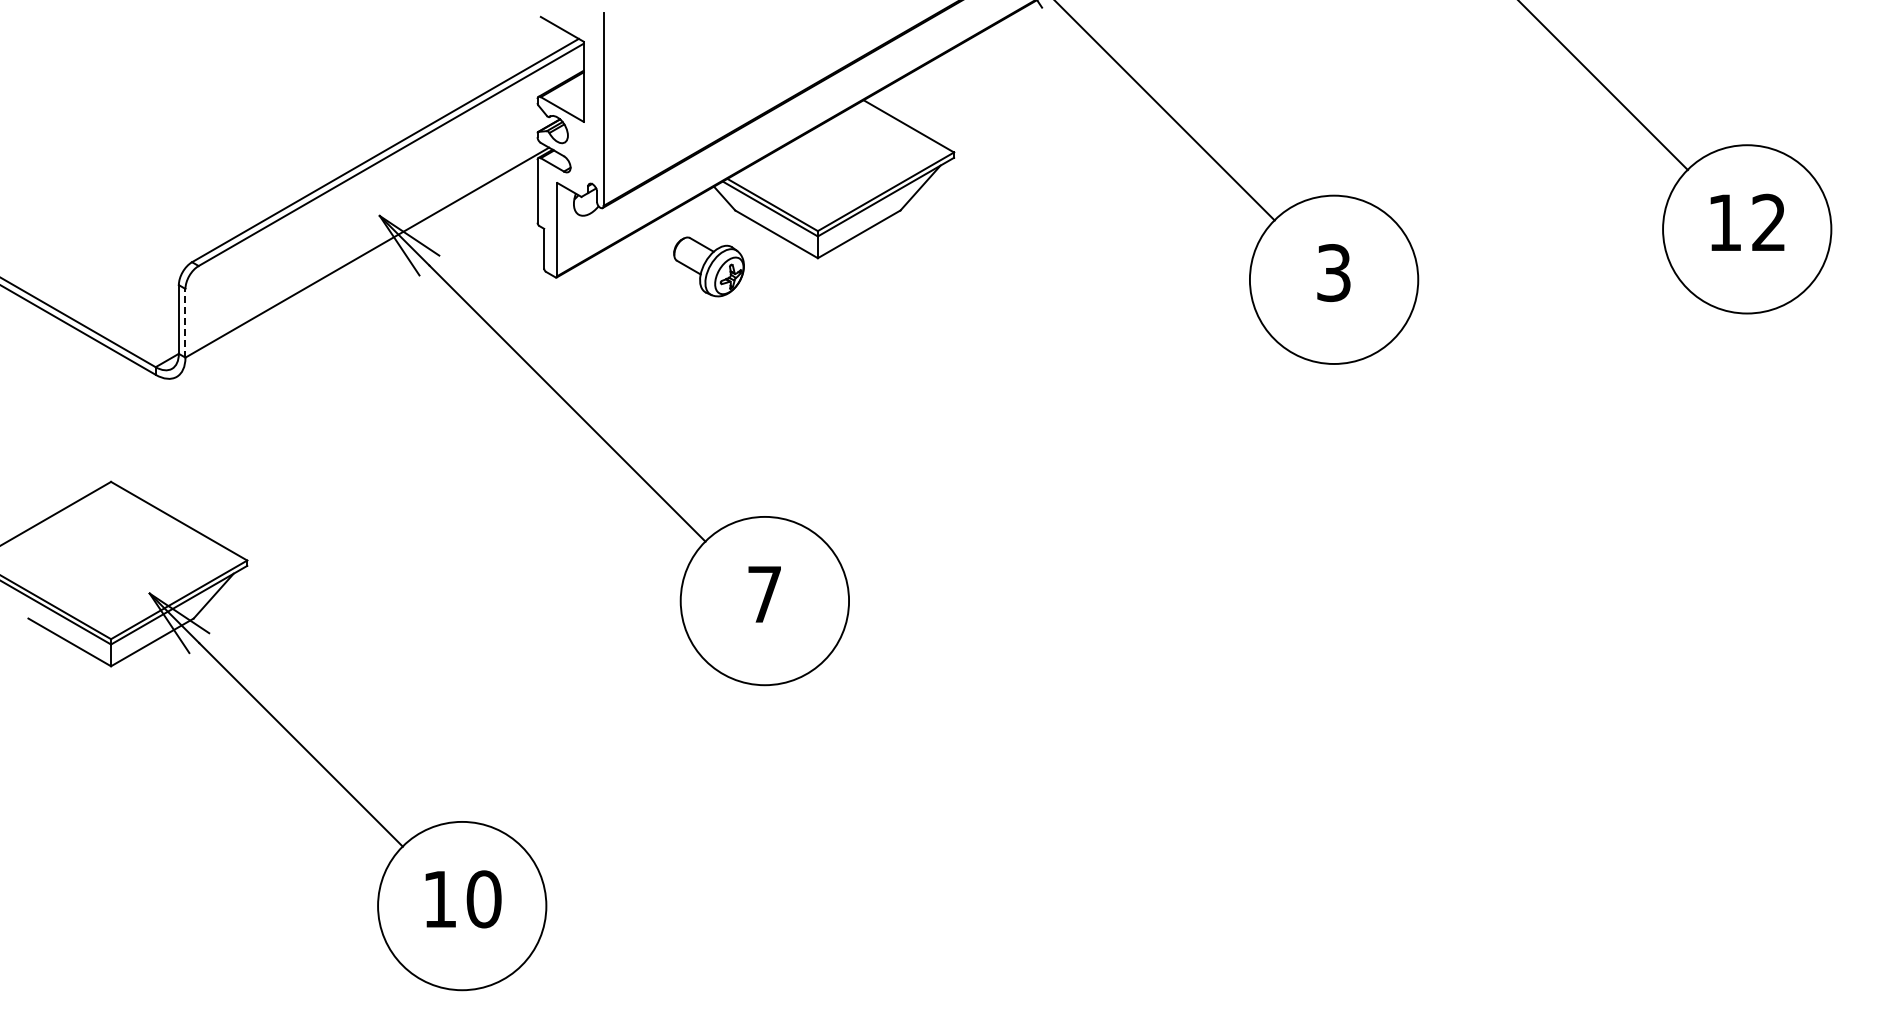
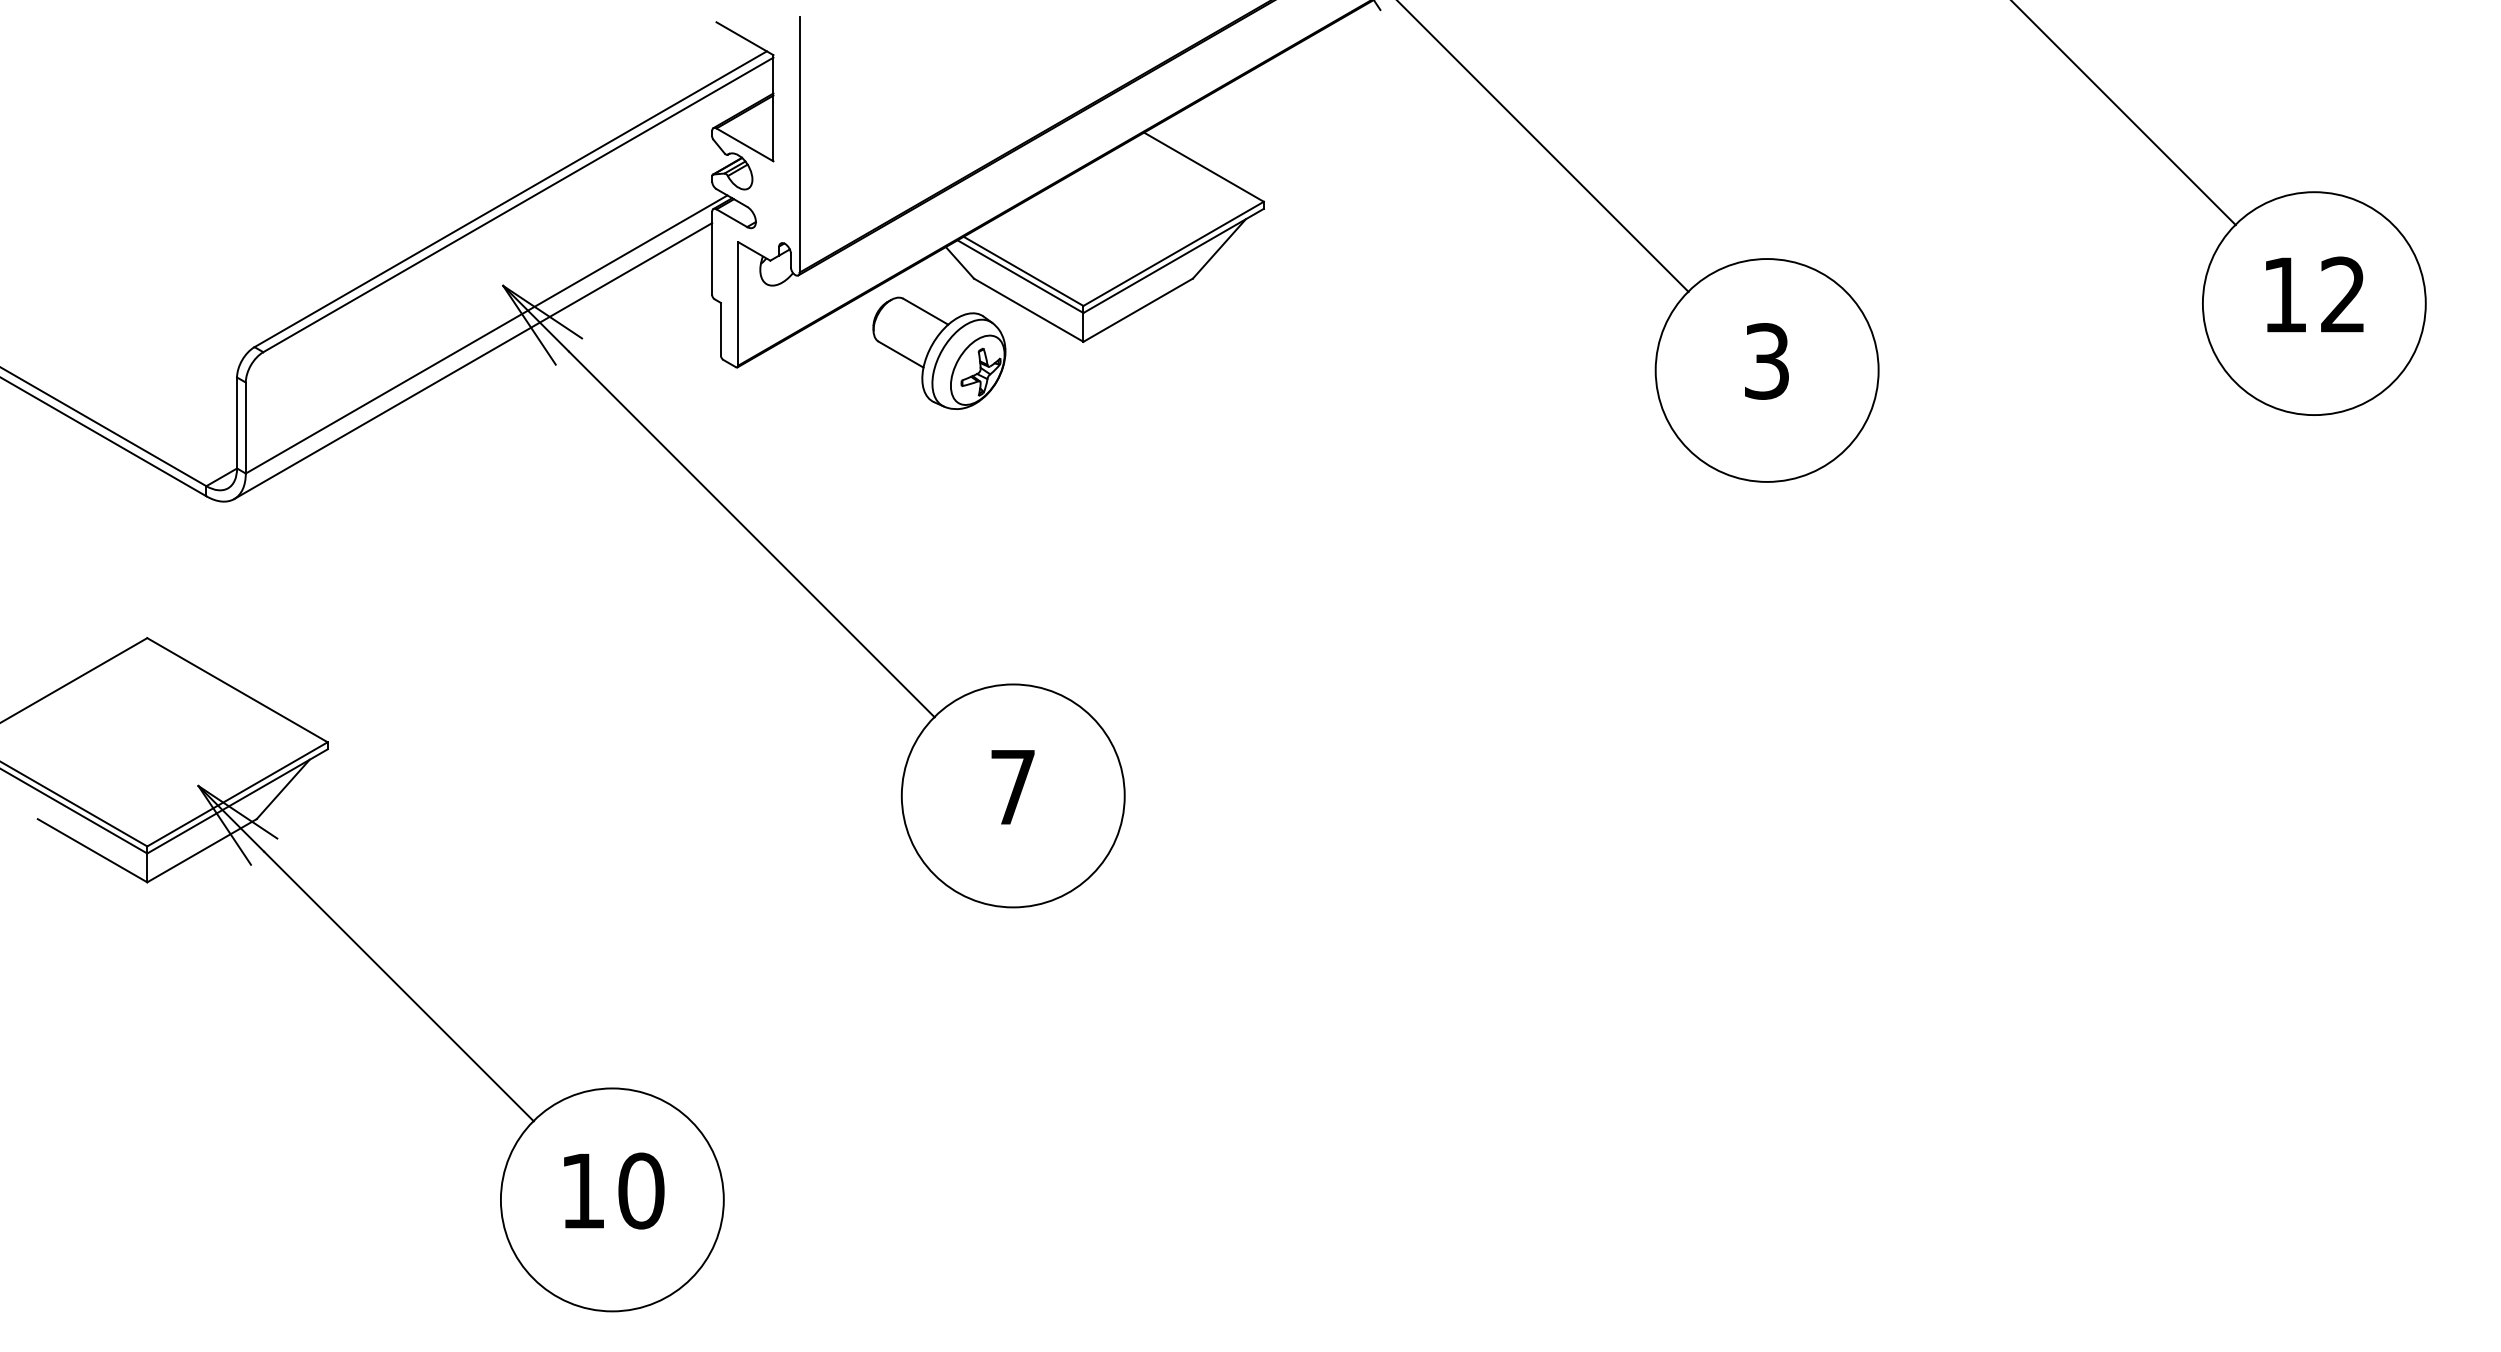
part: (708, 266) -> (938, 352), size x1.43
line: (356, 272) -> (472, 360), added
line: (185, 322) -> (245, 426), dashed -> solid

